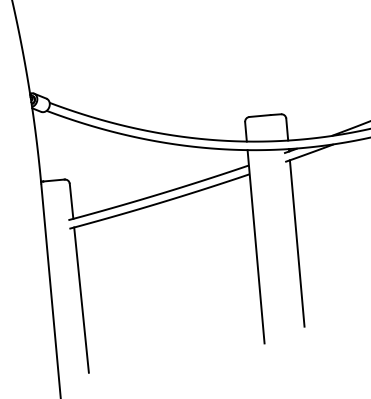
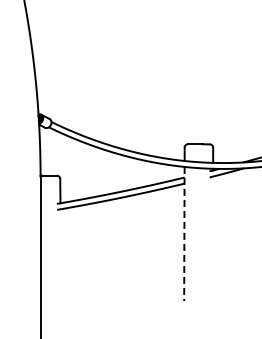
line: (296, 242) -> (212, 233), removed
line: (256, 247) -> (184, 234), solid -> dashed
line: (80, 299) -> (60, 259), removed

